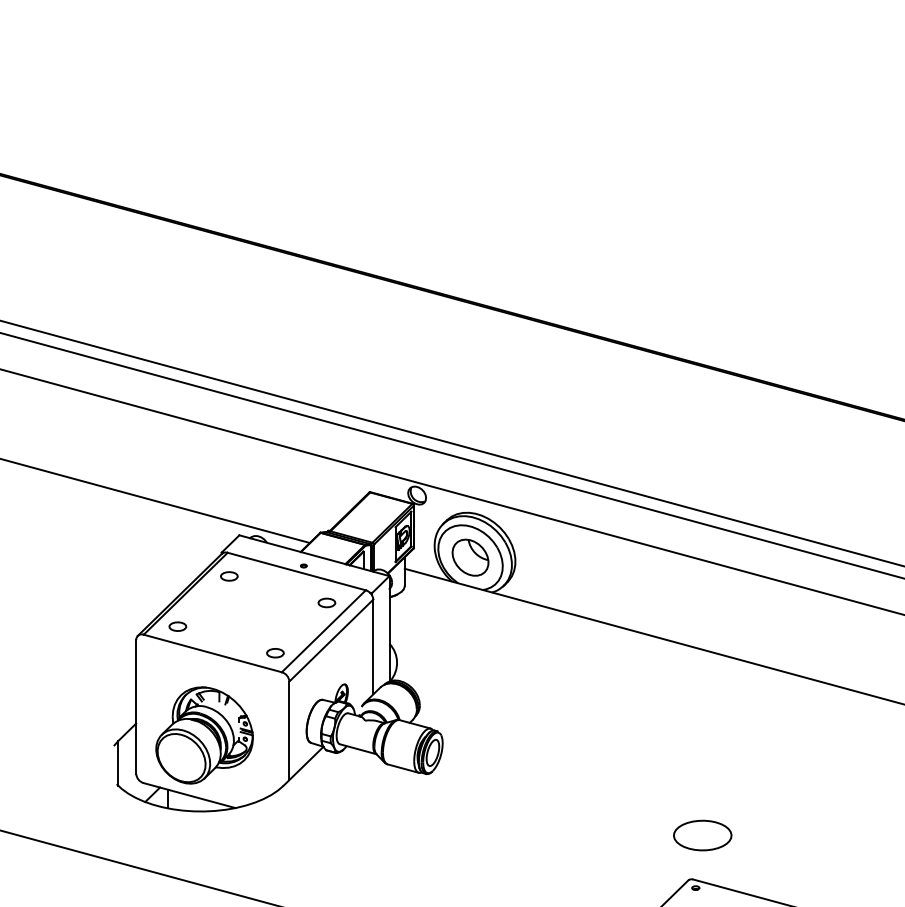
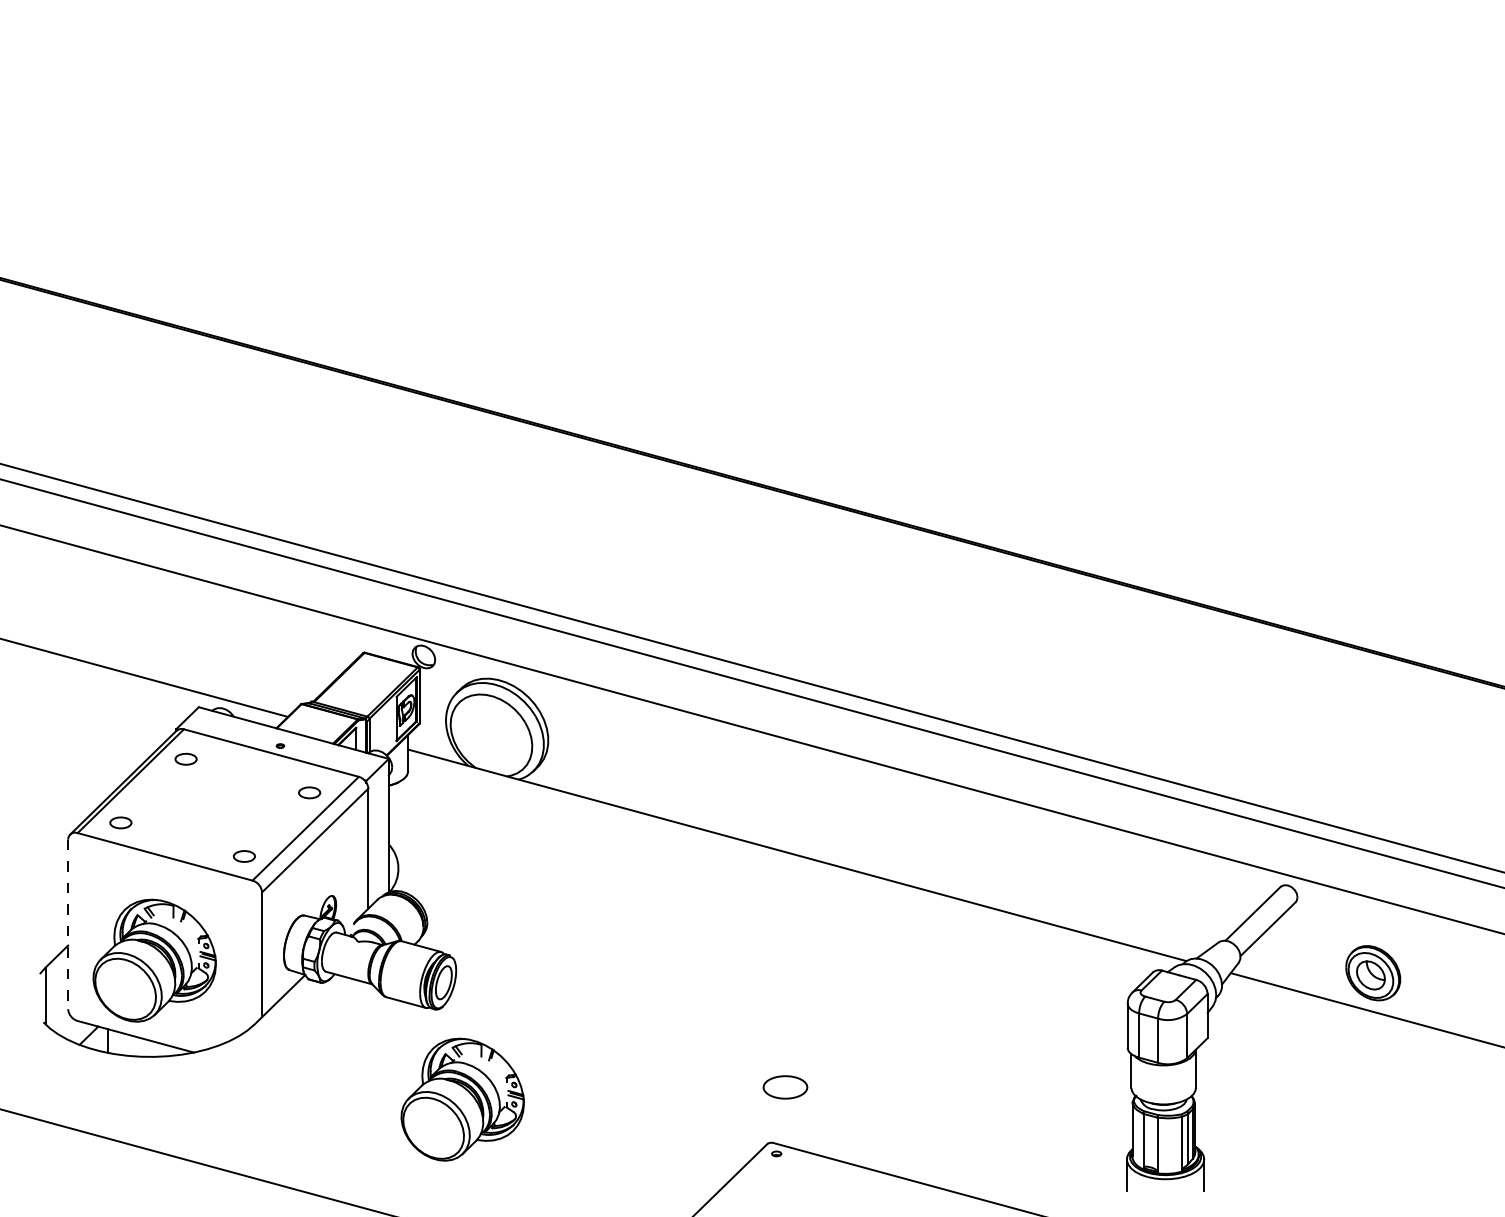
part: (470, 557) -> (491, 735), removed
line: (136, 706) -> (68, 924), solid -> dashed
part: (702, 835) -> (785, 1087), size x0.6
part: (447, 845) -> (462, 1099), added

